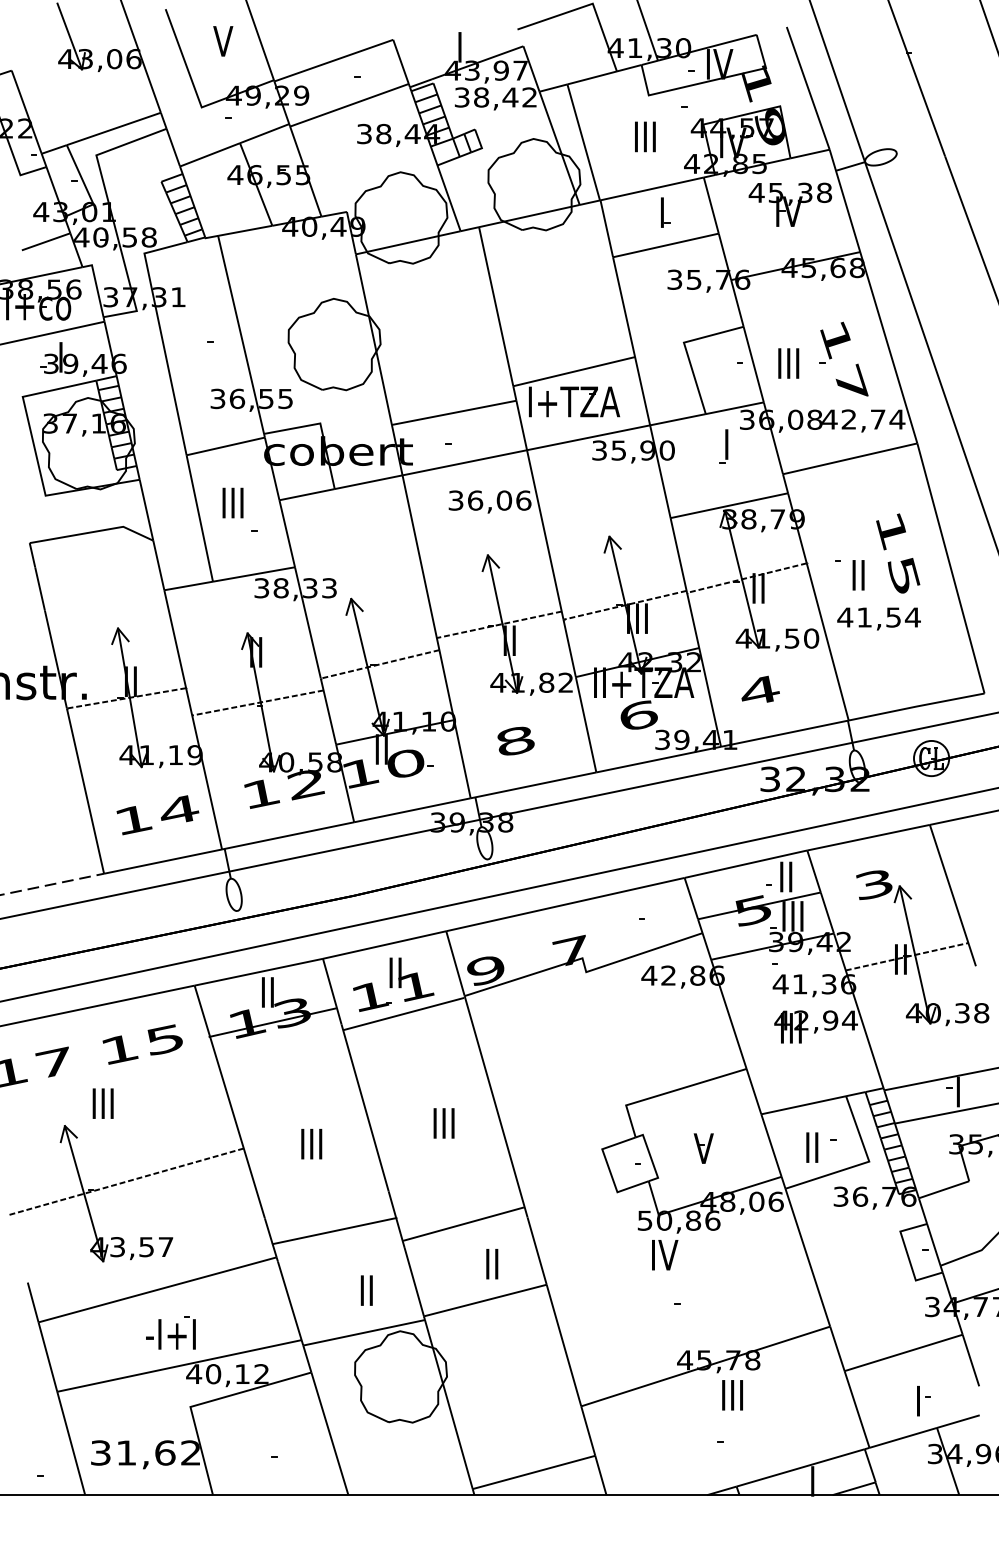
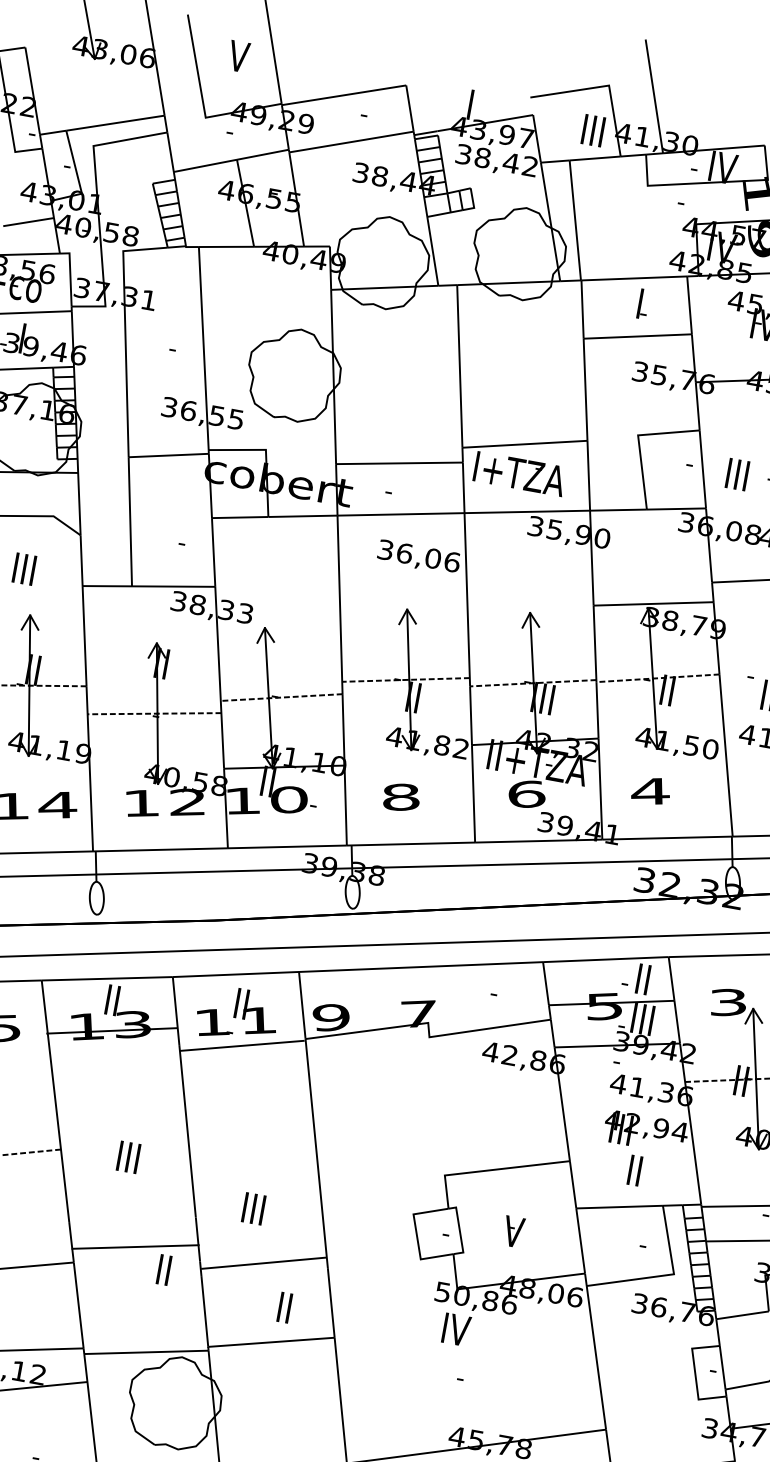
text: (645, 136) -> (593, 130), moved
part: (723, 446) -> (658, 544), removed
text: (232, 502) -> (23, 568), moved
text: (443, 1123) -> (253, 1208), moved
text: (812, 1147) -> (635, 1170), moved
text: (366, 1290) -> (163, 1269), moved

